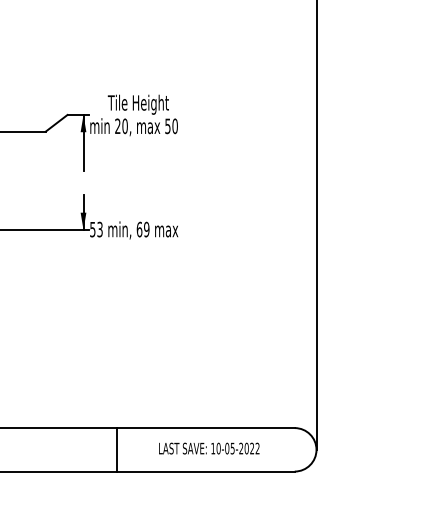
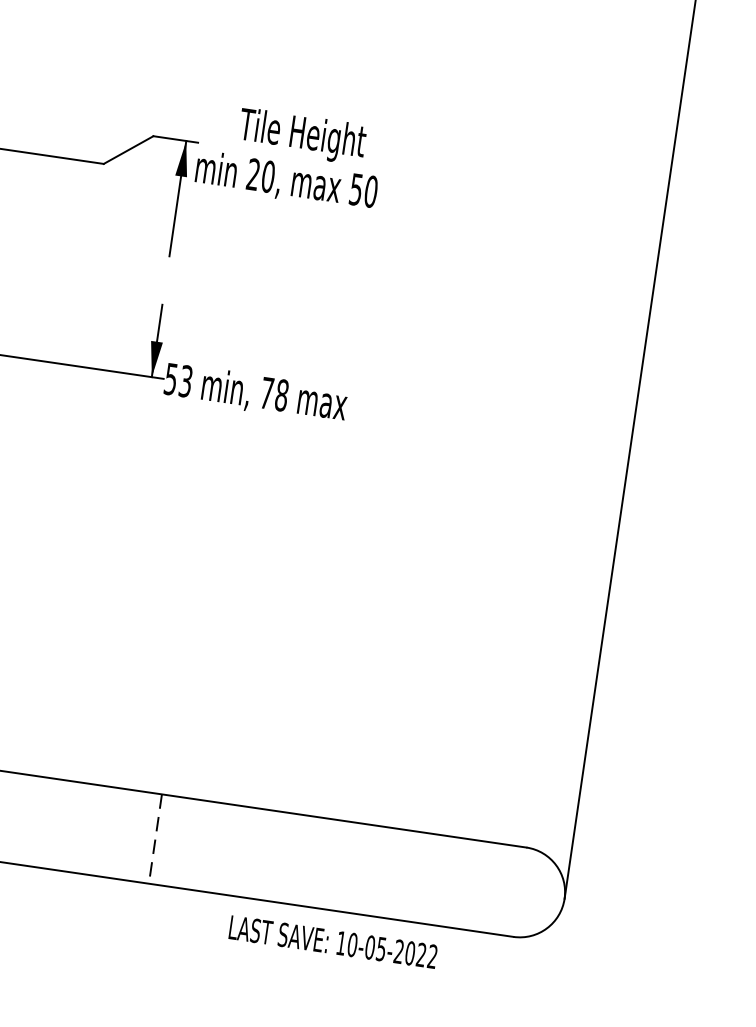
text: (142, 229) -> (273, 393), 69 -> 78
text: (209, 448) -> (333, 942), moved
line: (117, 449) -> (155, 838), solid -> dashed

